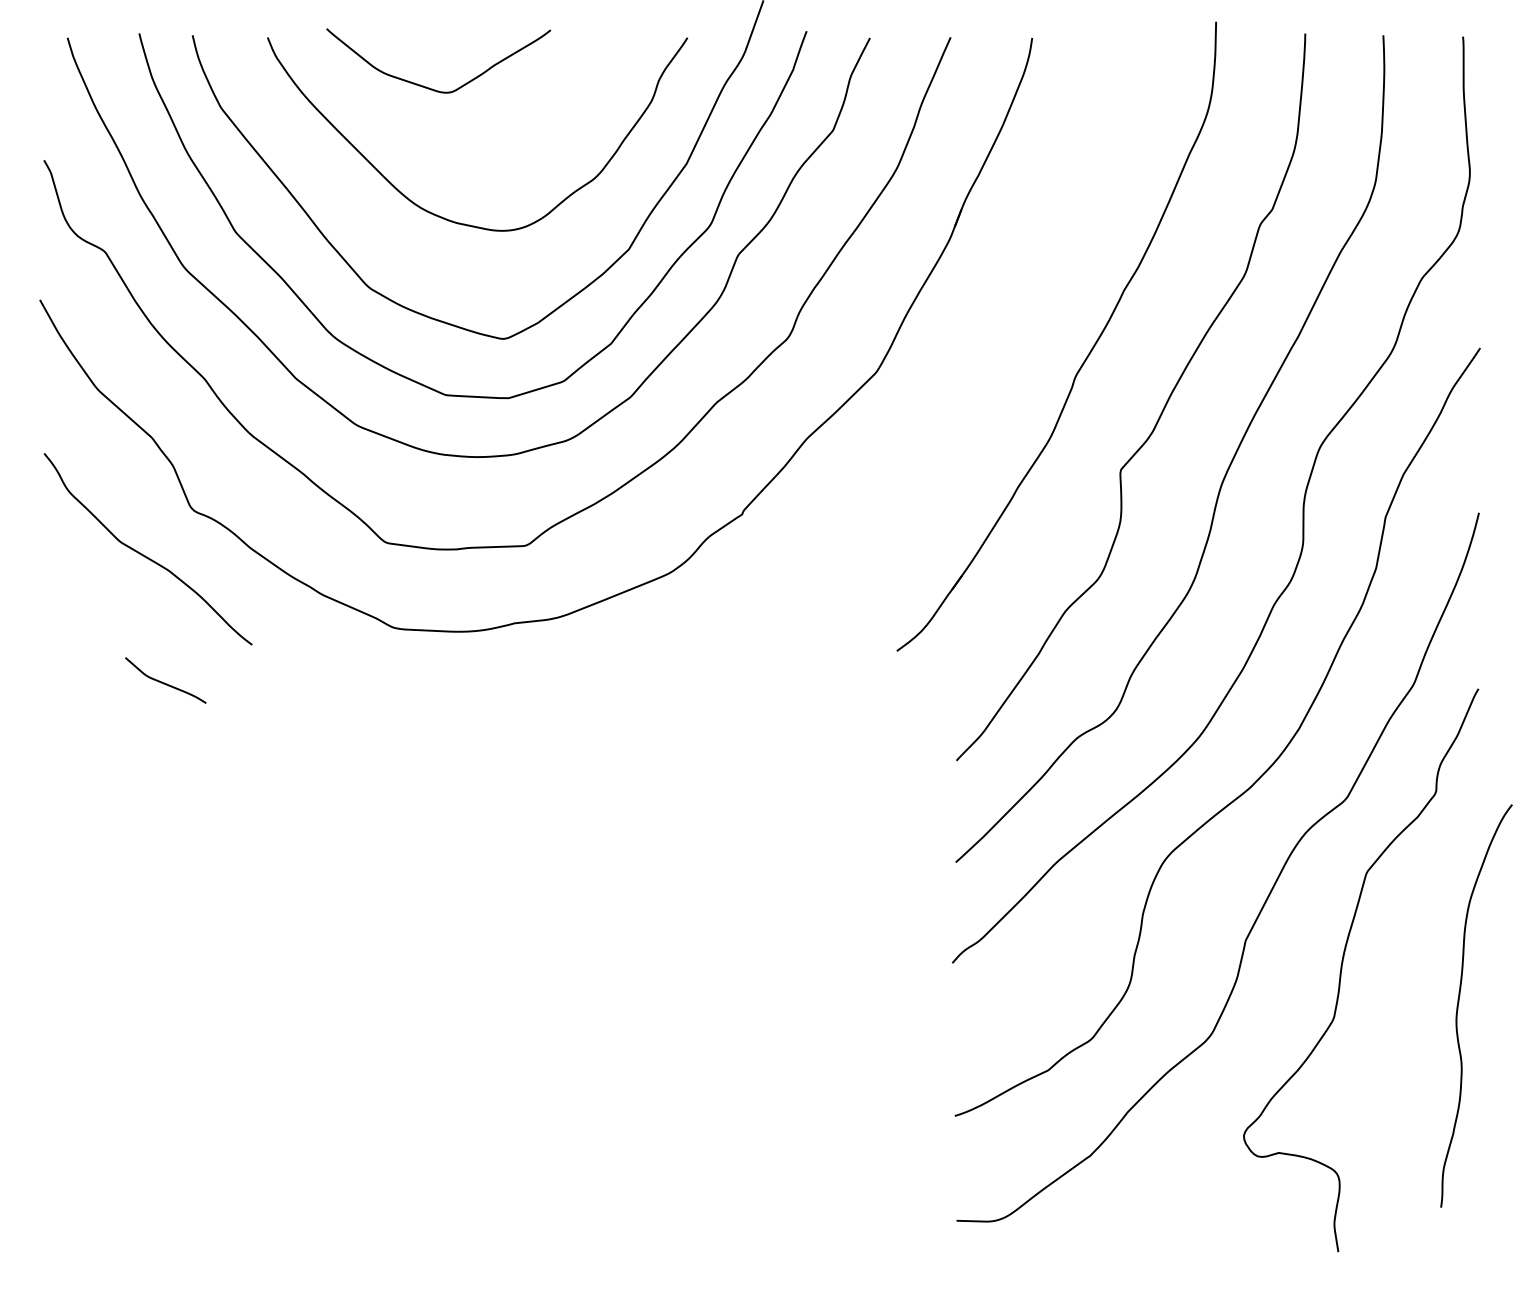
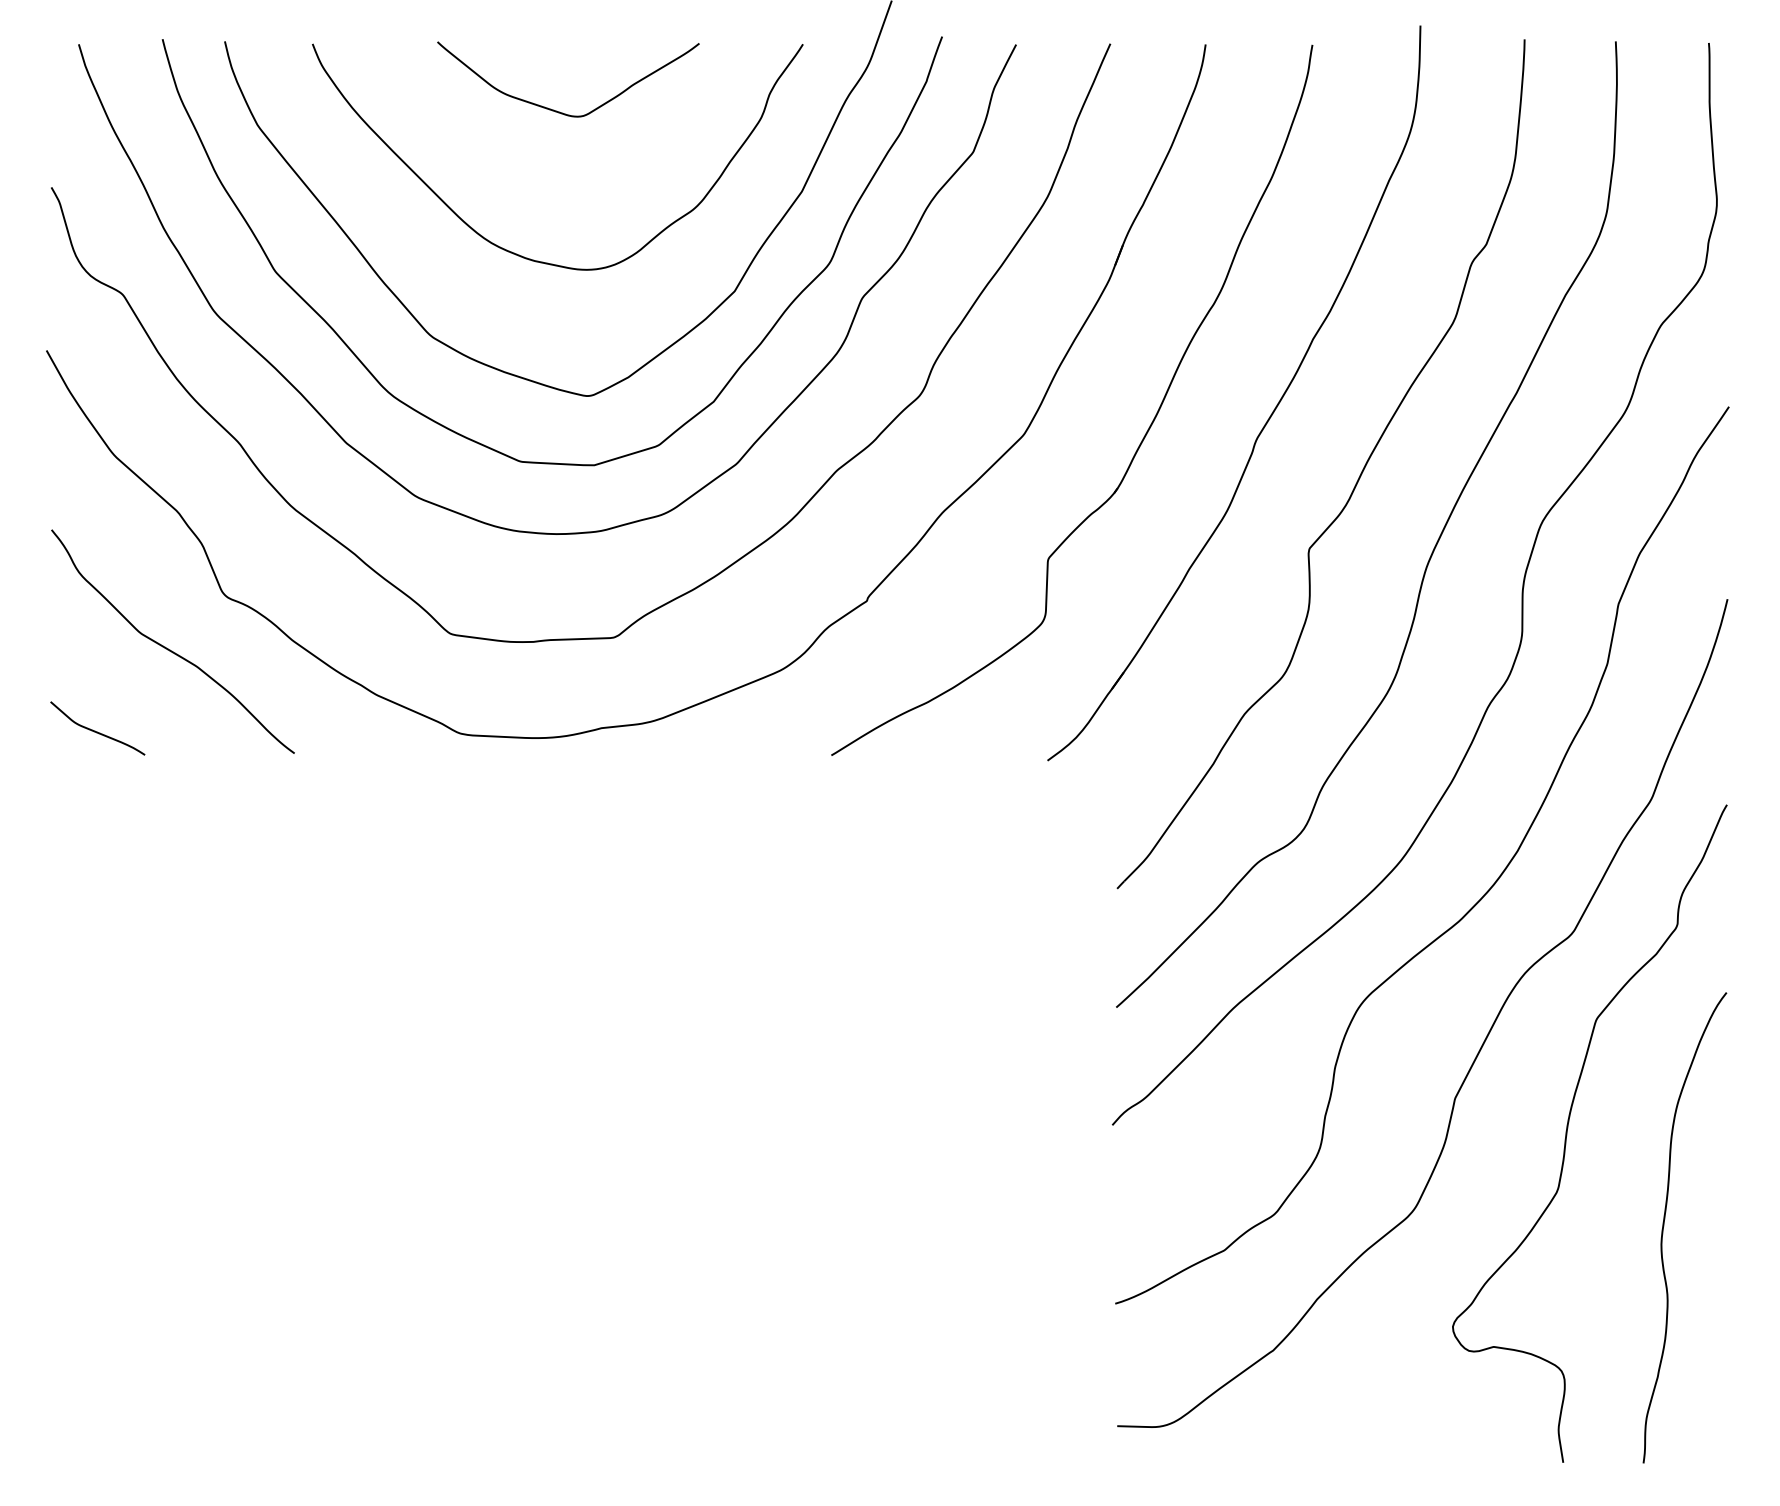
curve: (429, 87) -> (557, 110), moved
part: (979, 372) -> (1144, 435), added
curve: (164, 682) -> (96, 730), moved
curve: (1459, 1002) -> (1665, 1223), moved

